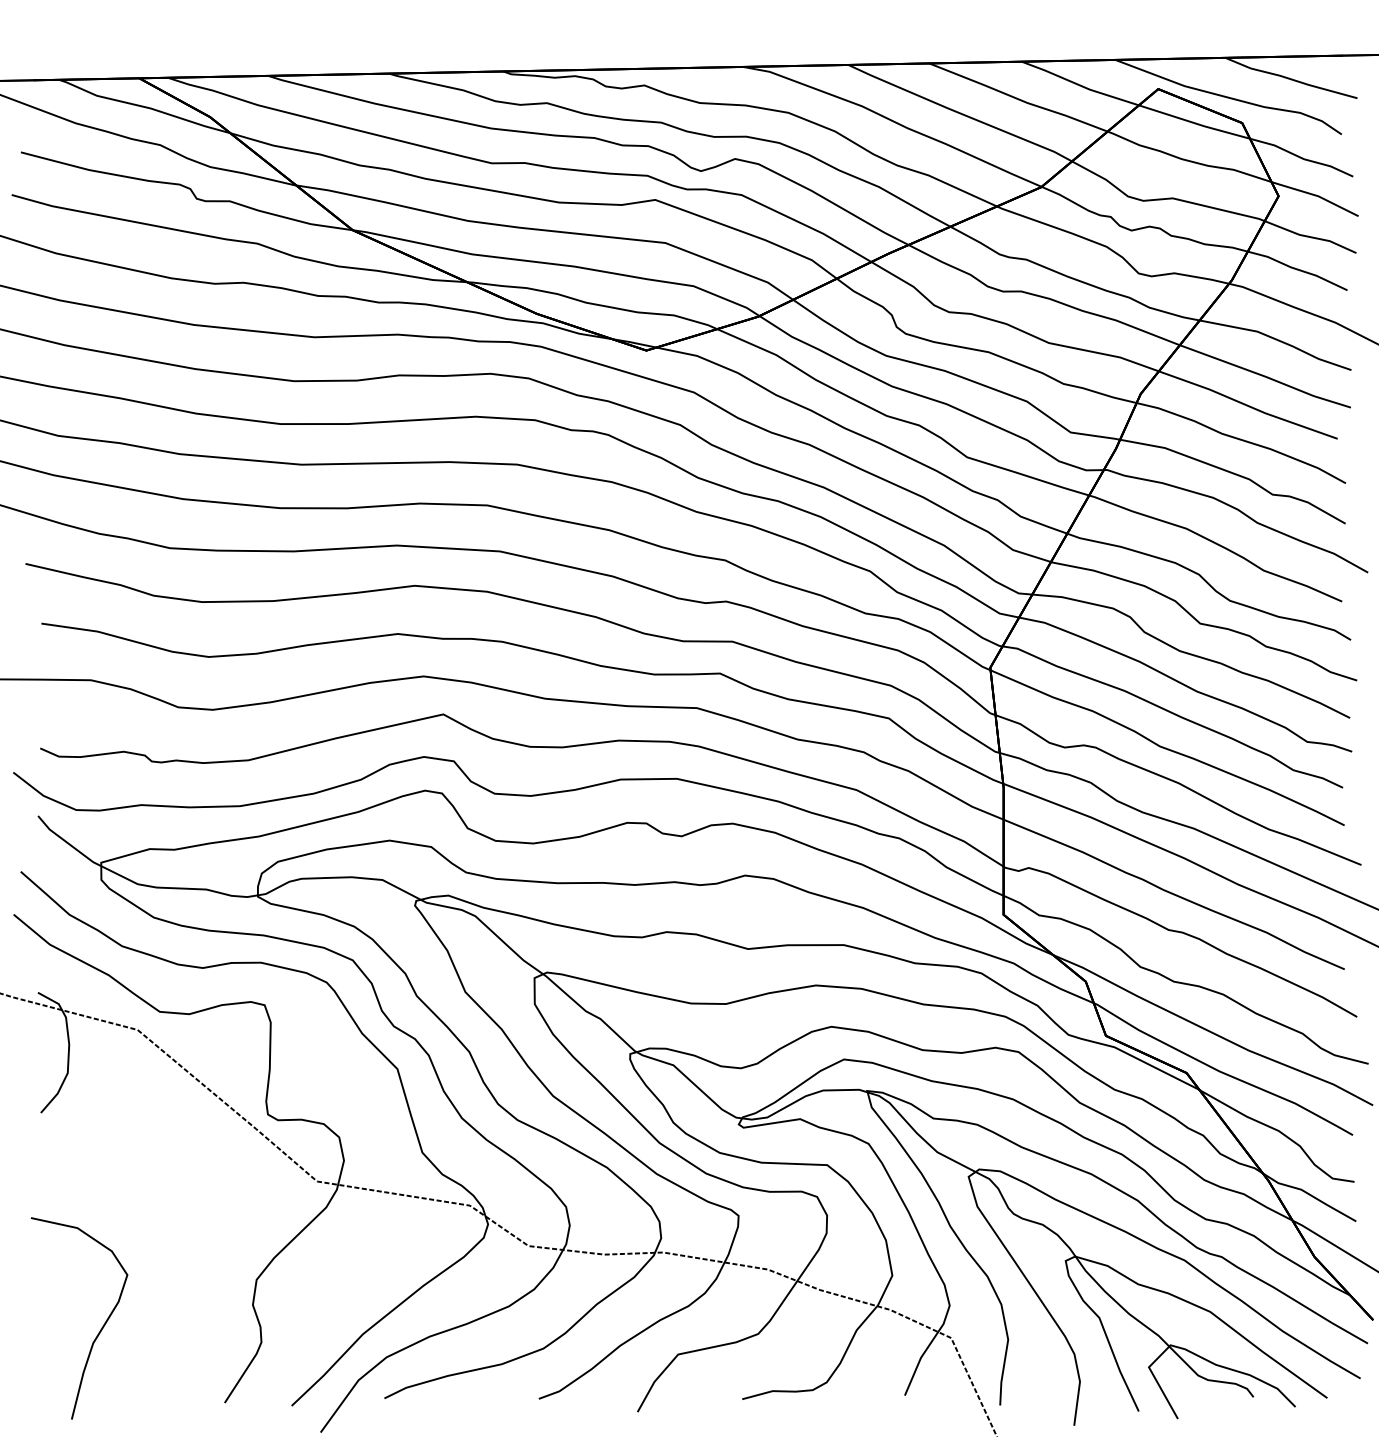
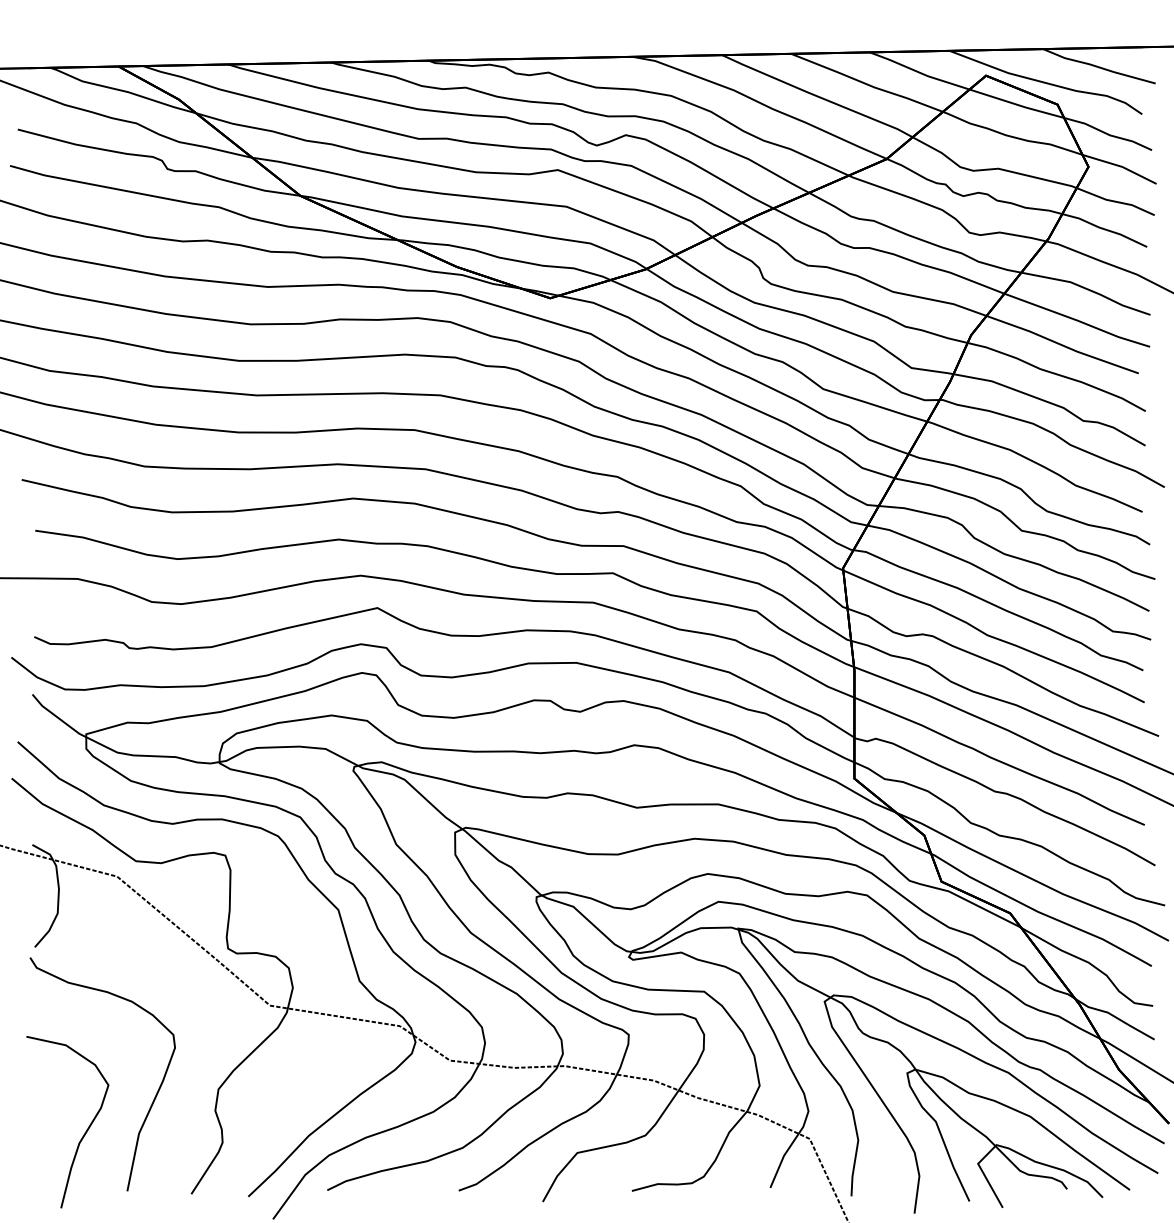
curve: (182, 1285) -> (155, 1094), added

